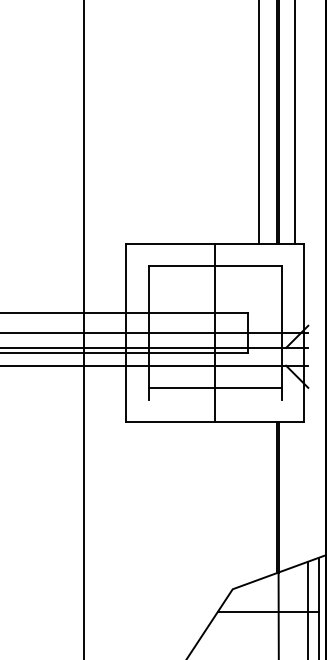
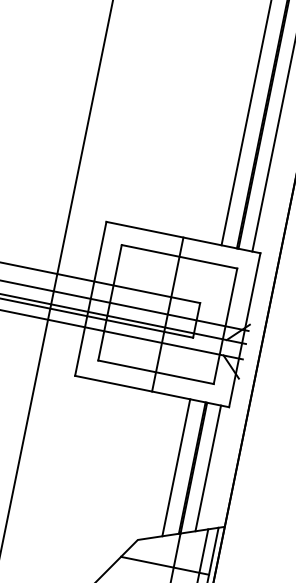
line: (214, 387) -> (155, 372), moved
line: (294, 493) -> (208, 467), added
line: (259, 500) -> (176, 467), added

